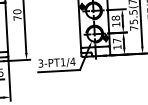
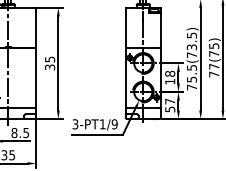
text: (17, 15) -> (50, 63), 70 -> 35
text: (117, 47) -> (170, 109), 17 -> 57
text: (72, 61) -> (114, 124), 3-PT1/4 -> 3-PT1/9

